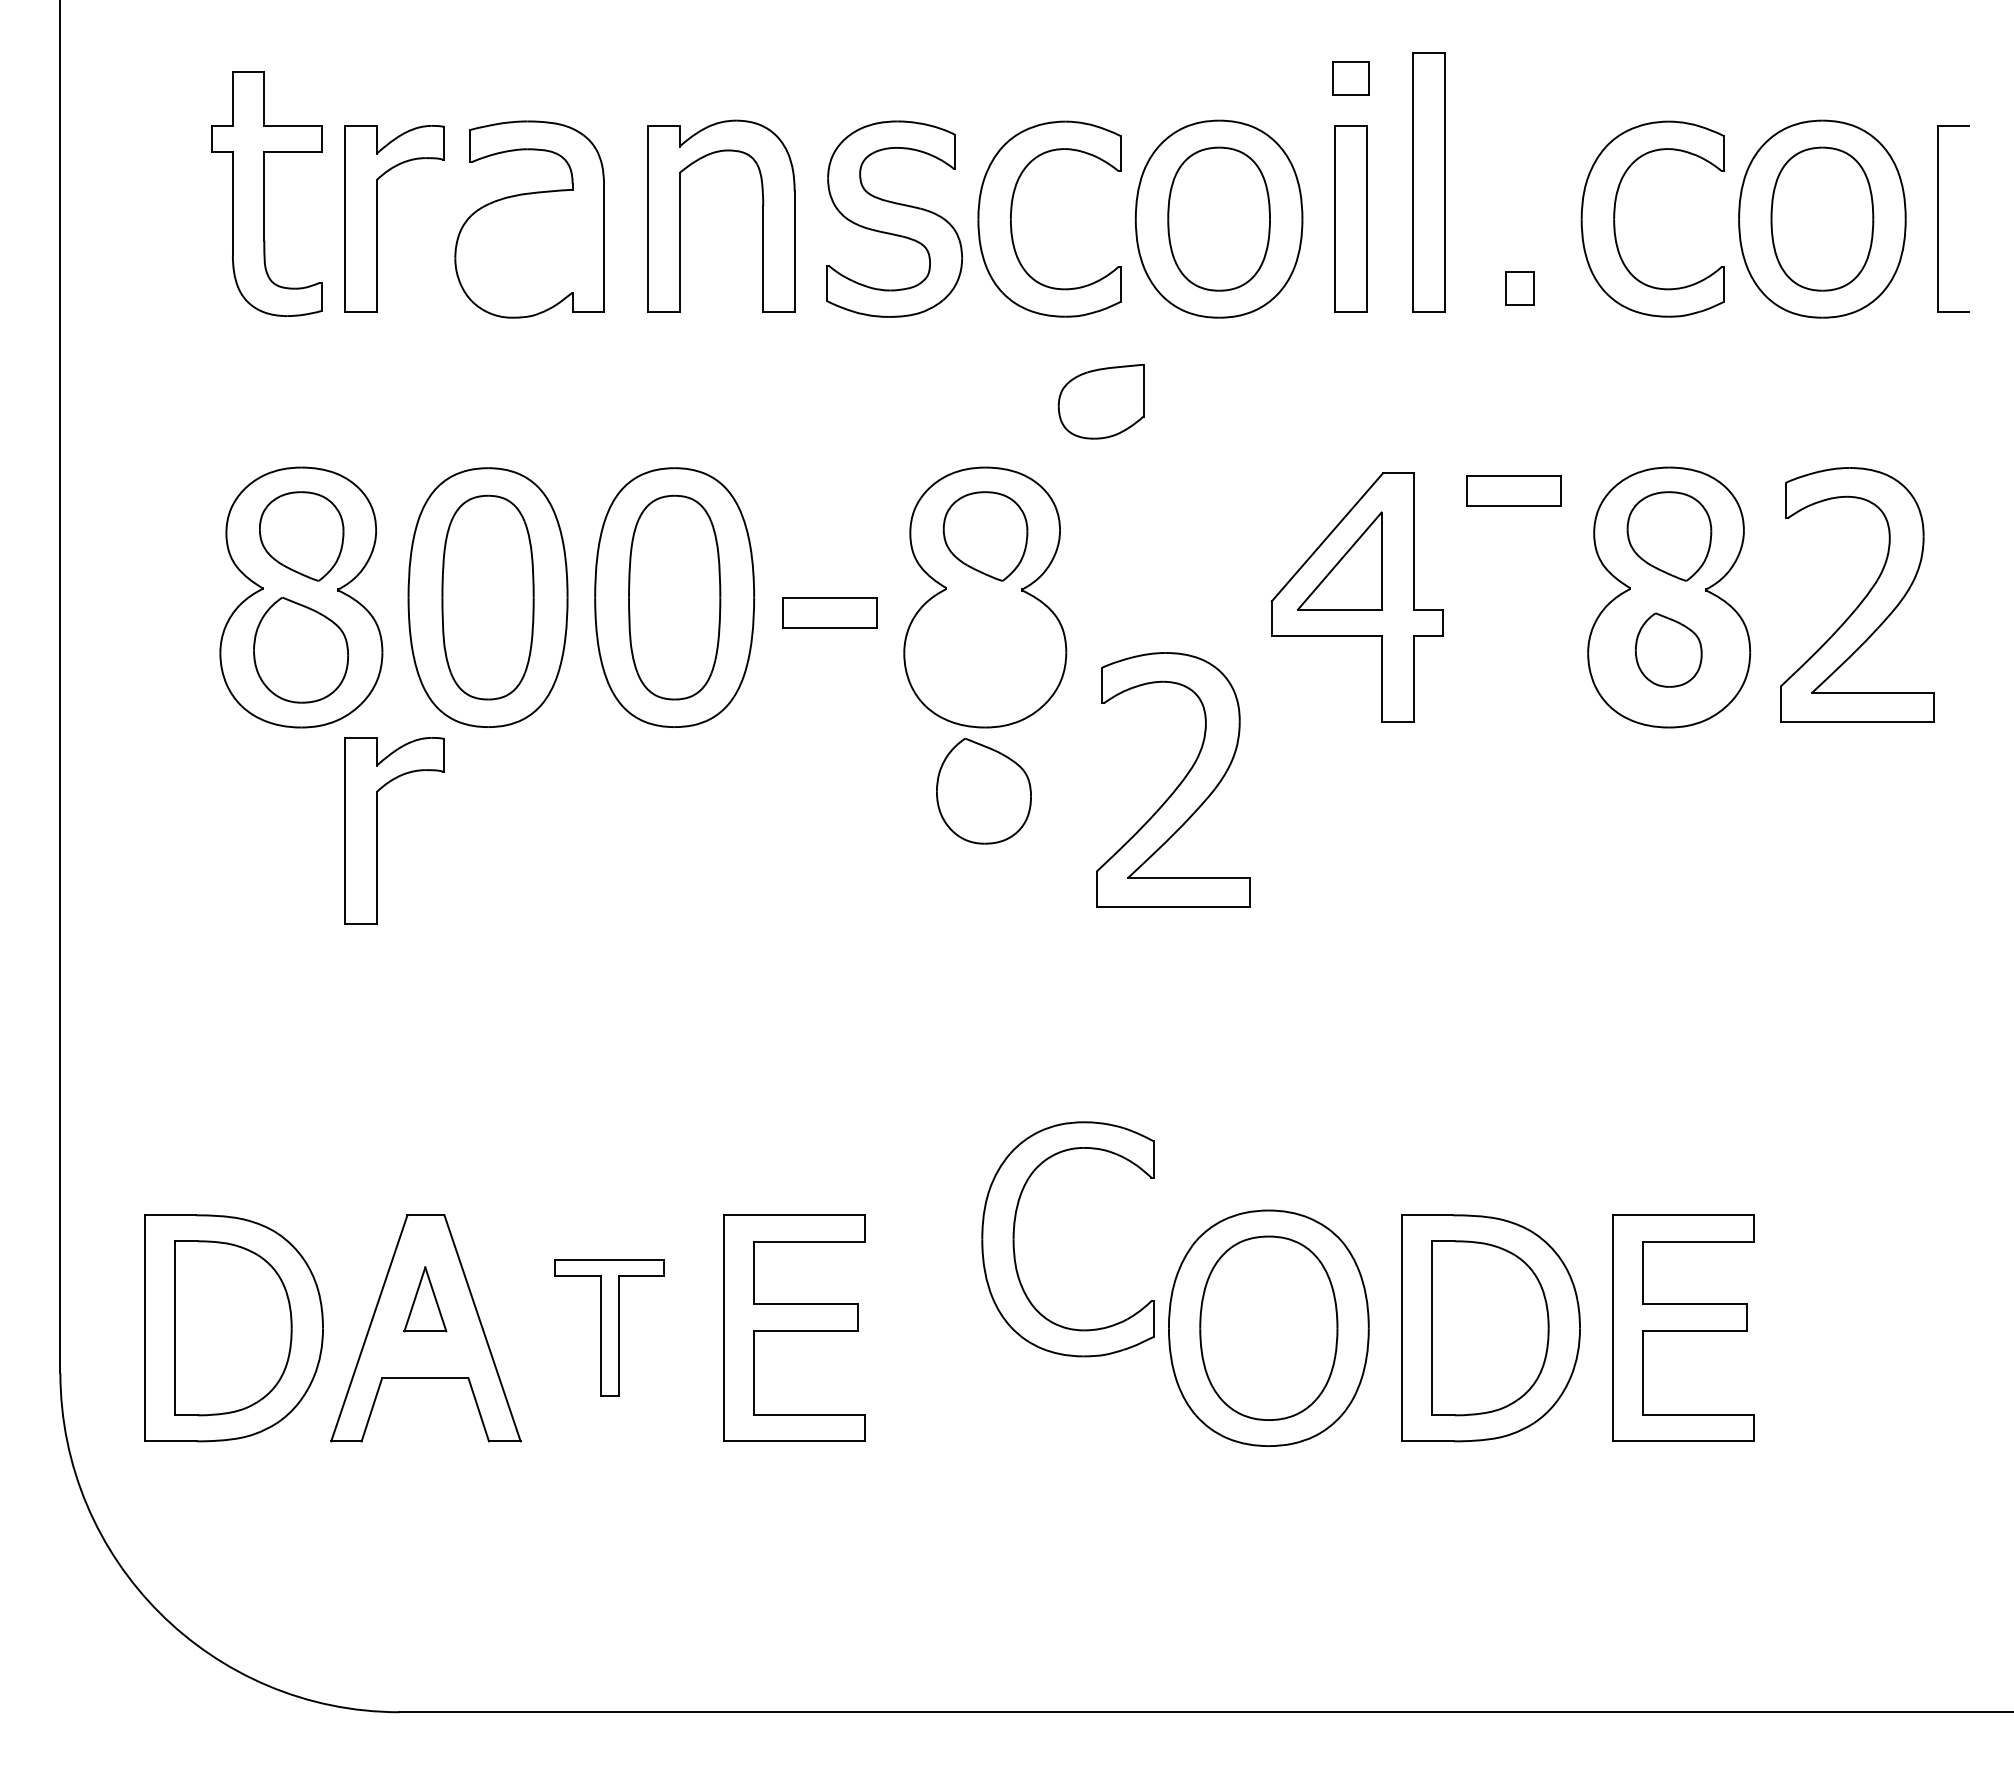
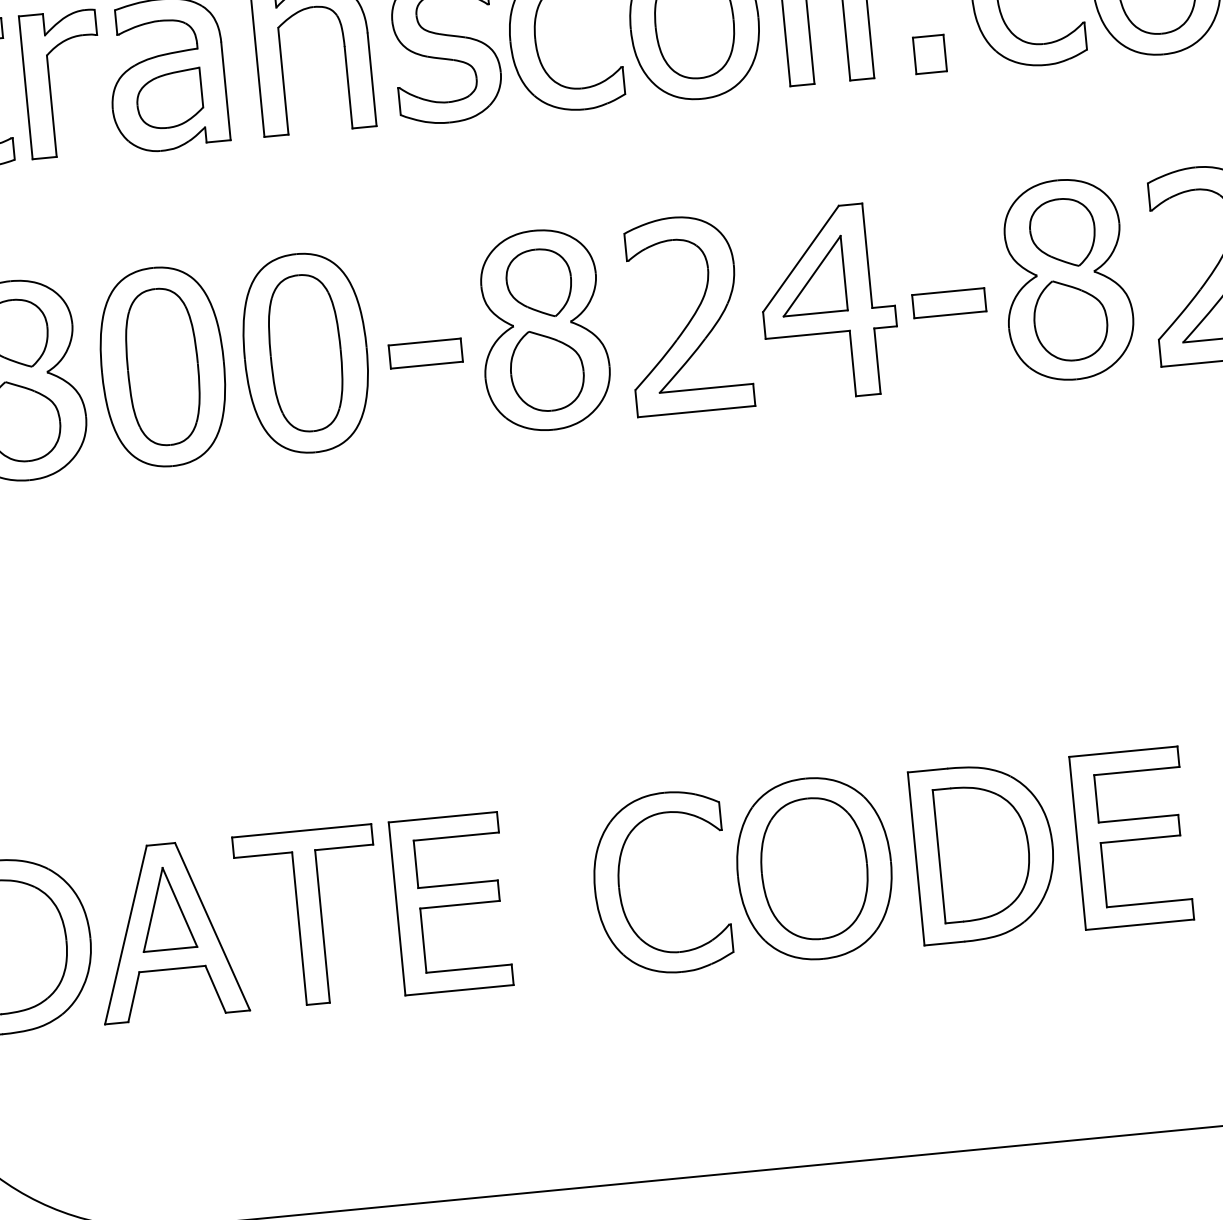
part: (1519, 288) -> (929, 54), size x1.43
part: (1100, 401) -> (169, 98), moved
part: (1513, 490) -> (948, 302), moved
part: (1668, 649) -> (1070, 319), size x1.43
part: (1178, 784) -> (691, 317), moved
part: (983, 791) -> (546, 370), moved
part: (377, 830) -> (95, 553), removed
part: (1014, 1239) -> (619, 887), moved
part: (425, 1299) -> (166, 908), size x1.67
part: (609, 1327) -> (309, 916), size x1.67

